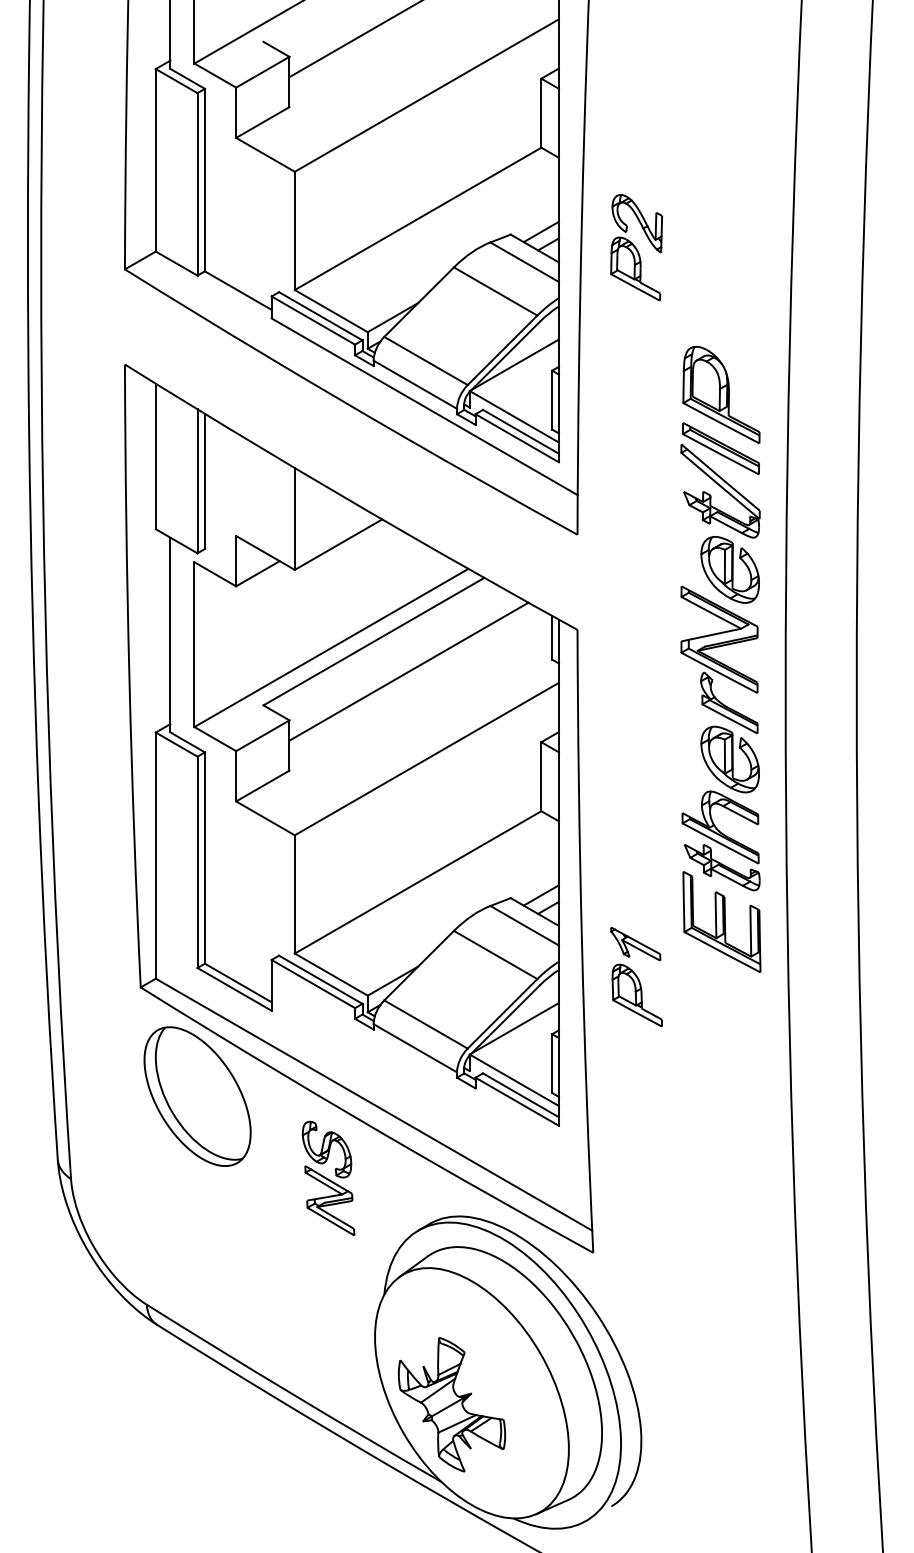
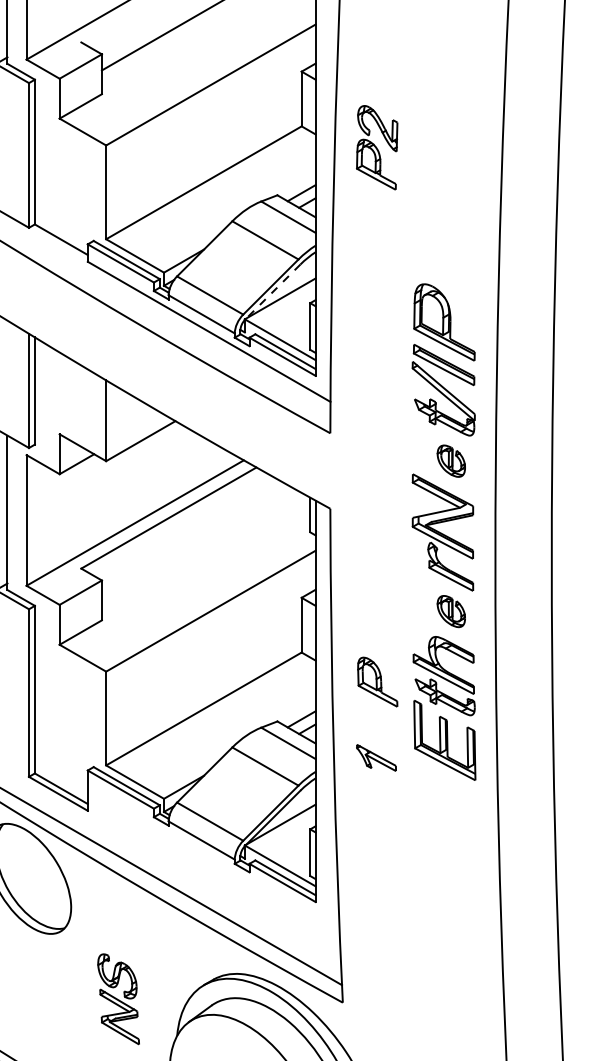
part: (636, 247) -> (377, 147), moved
line: (505, 356) -> (273, 291), solid -> dashed
part: (729, 569) -> (450, 460), size x0.6
line: (408, 671) -> (196, 541), removed
part: (729, 759) -> (450, 611), size x0.6
part: (636, 995) -> (377, 682), moved
part: (328, 1178) -> (118, 999), moved

